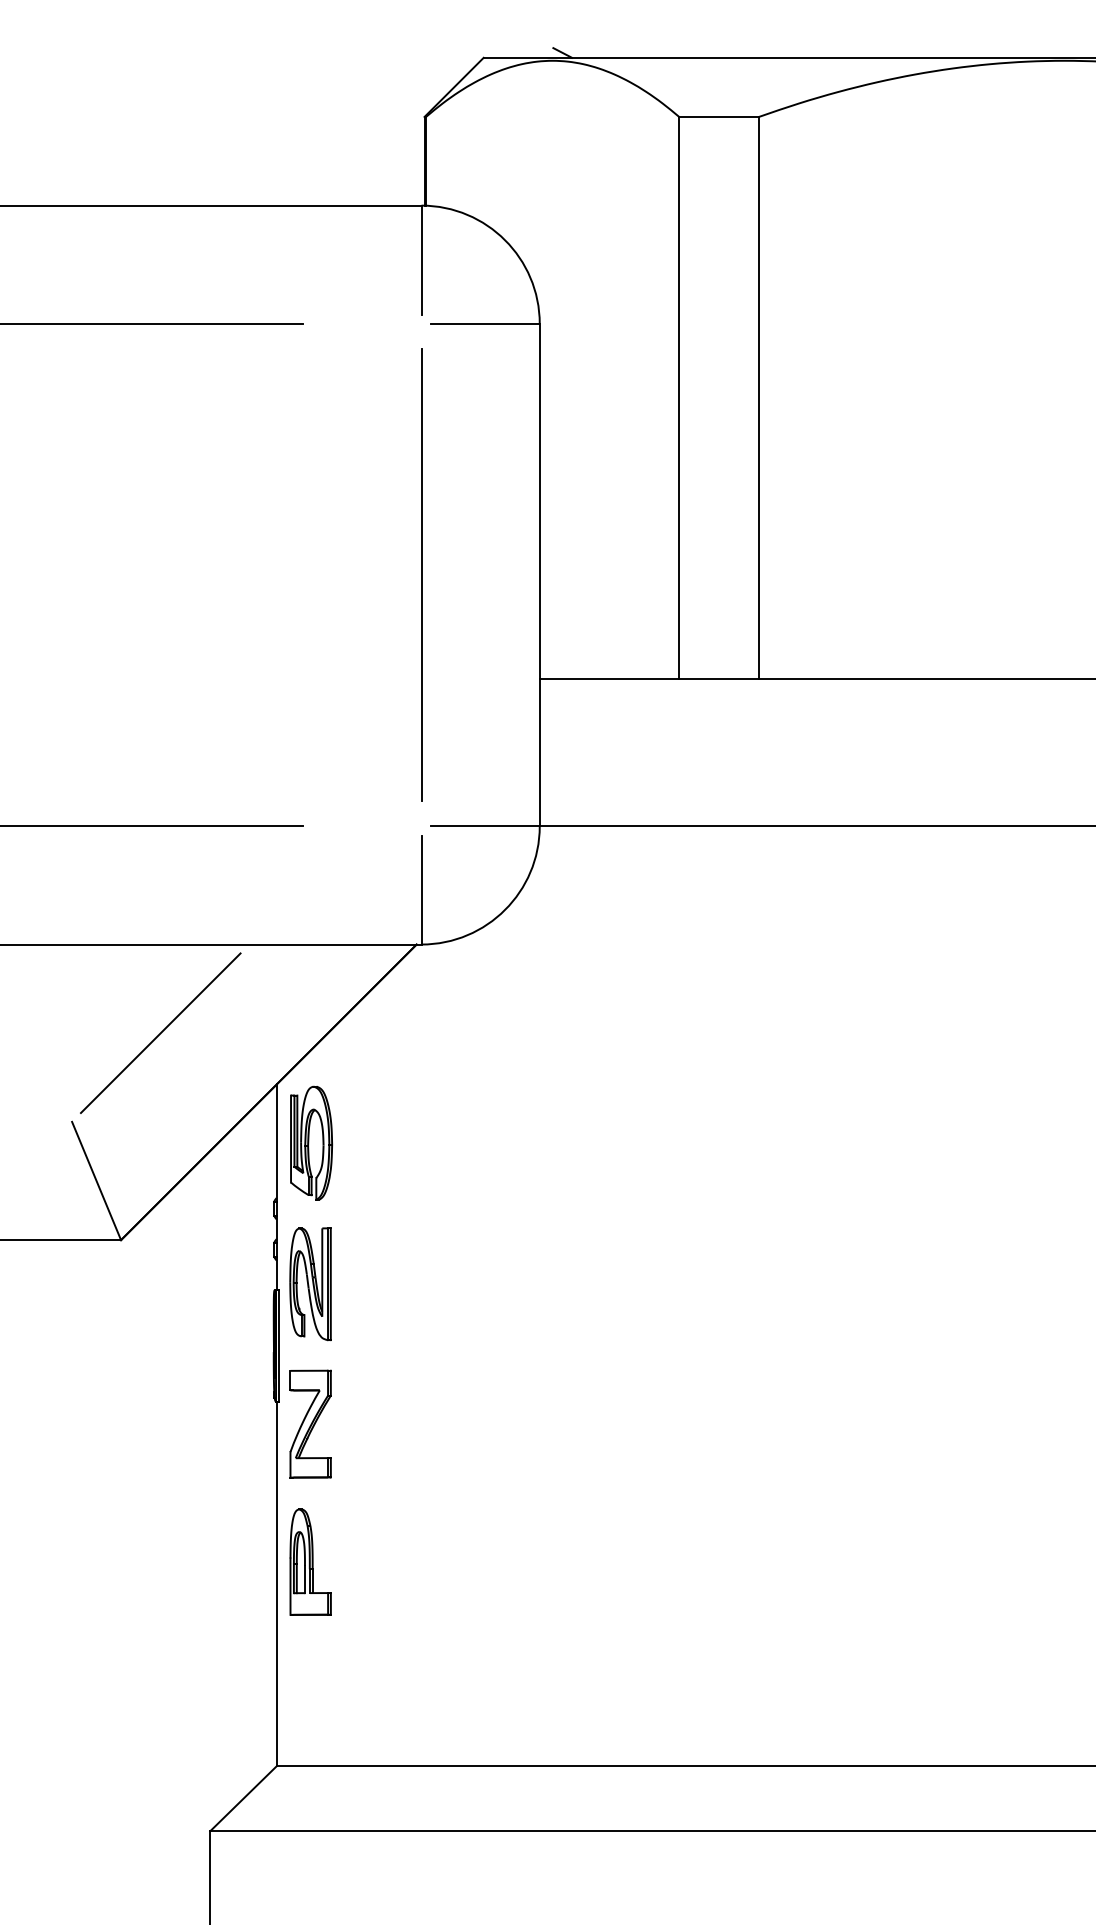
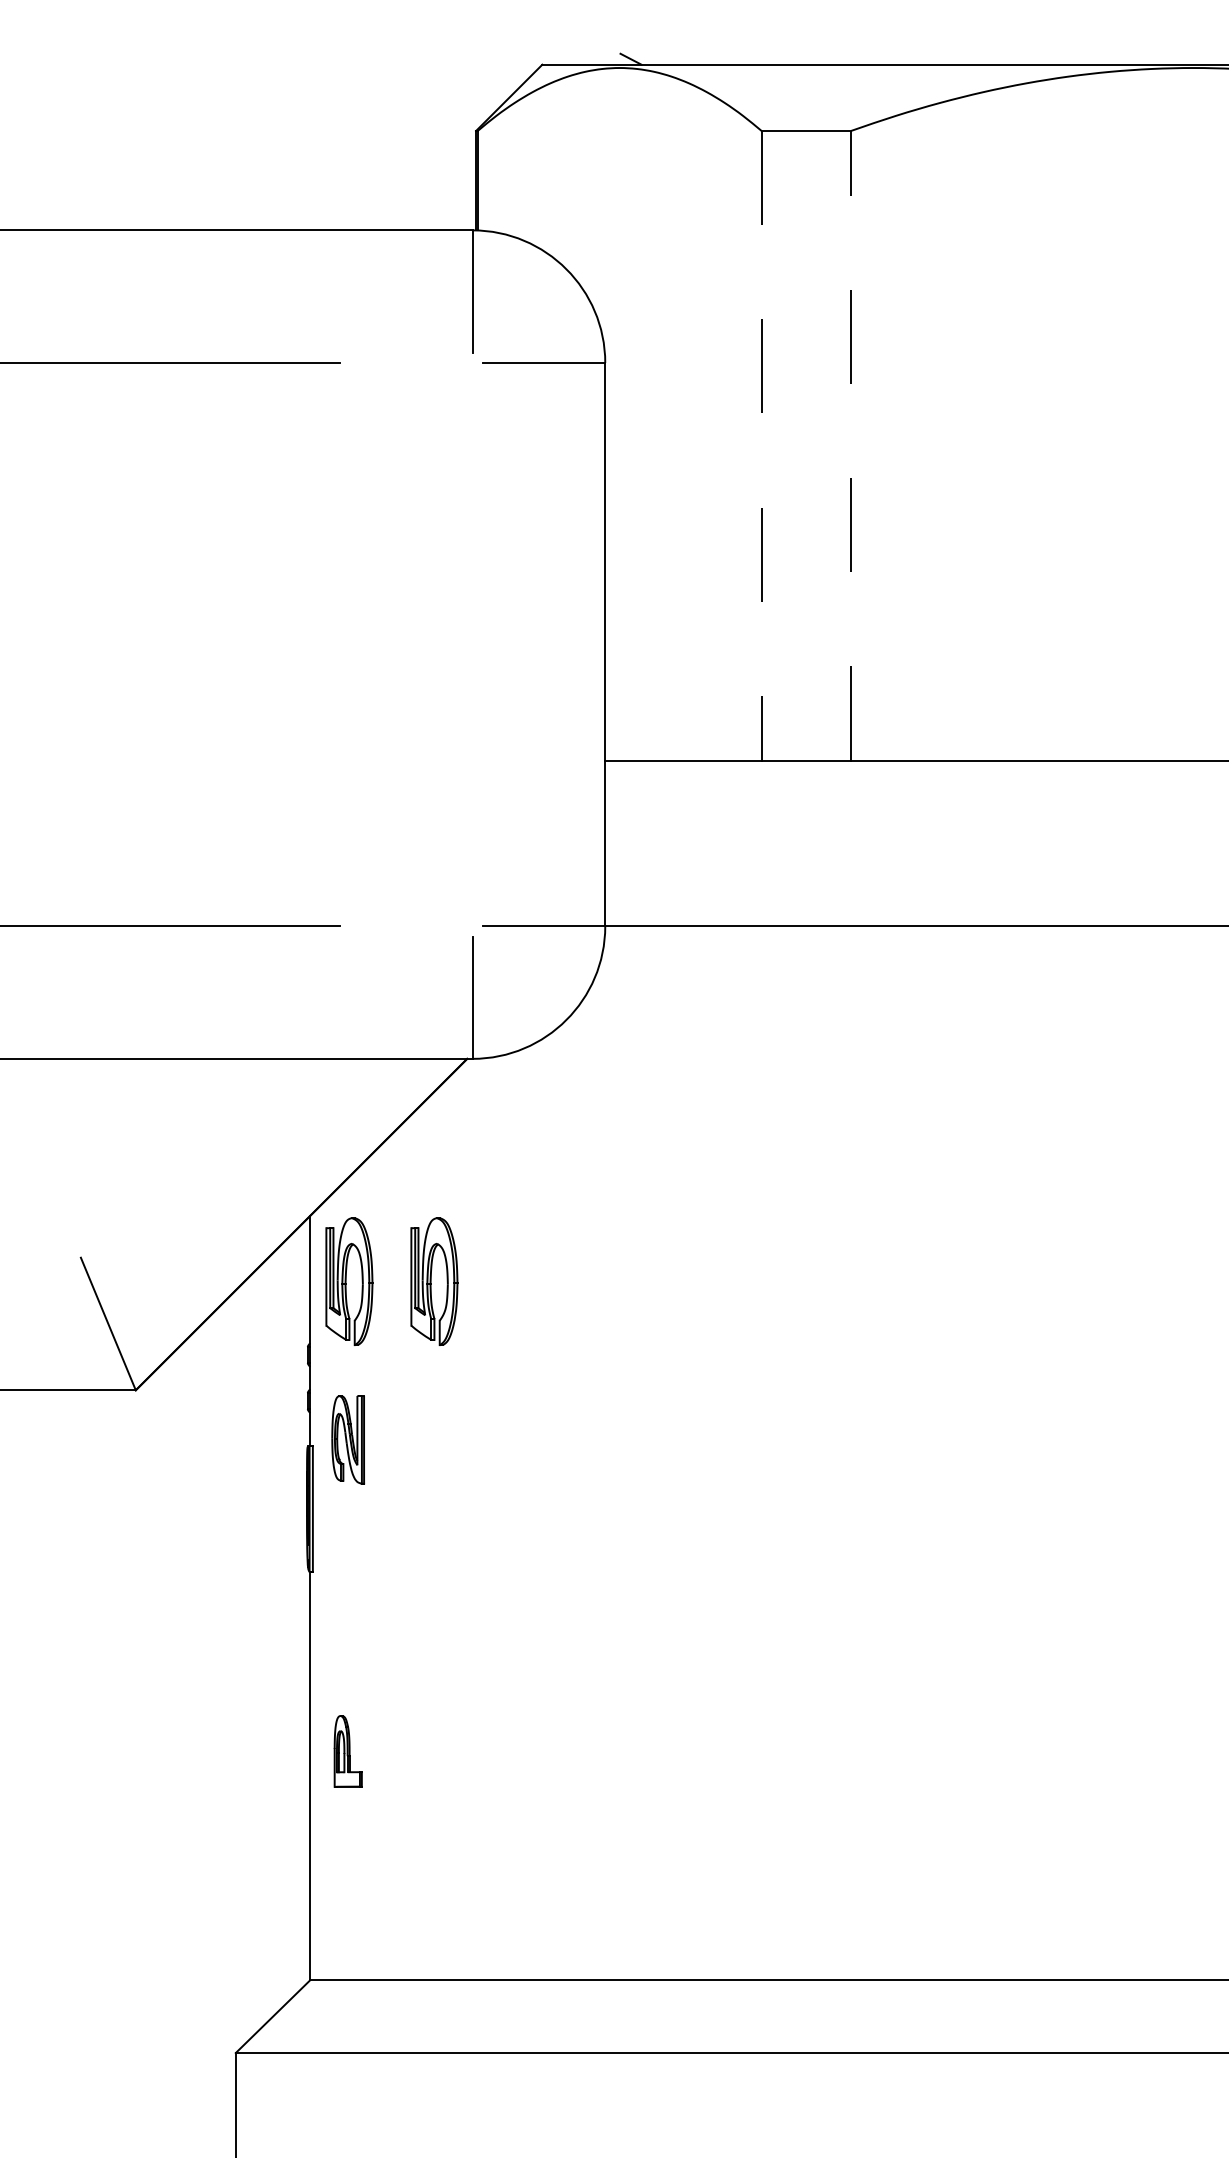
line: (679, 397) -> (761, 445), solid -> dashed
line: (759, 397) -> (851, 445), solid -> dashed
line: (421, 574) -> (472, 644), removed
line: (160, 1032) -> (179, 1157), removed
part: (387, 1143) -> (434, 1281), added
part: (309, 1284) -> (347, 1439), size x0.7
part: (309, 1424) -> (347, 1596), removed
part: (309, 1562) -> (347, 1751), size x0.6

